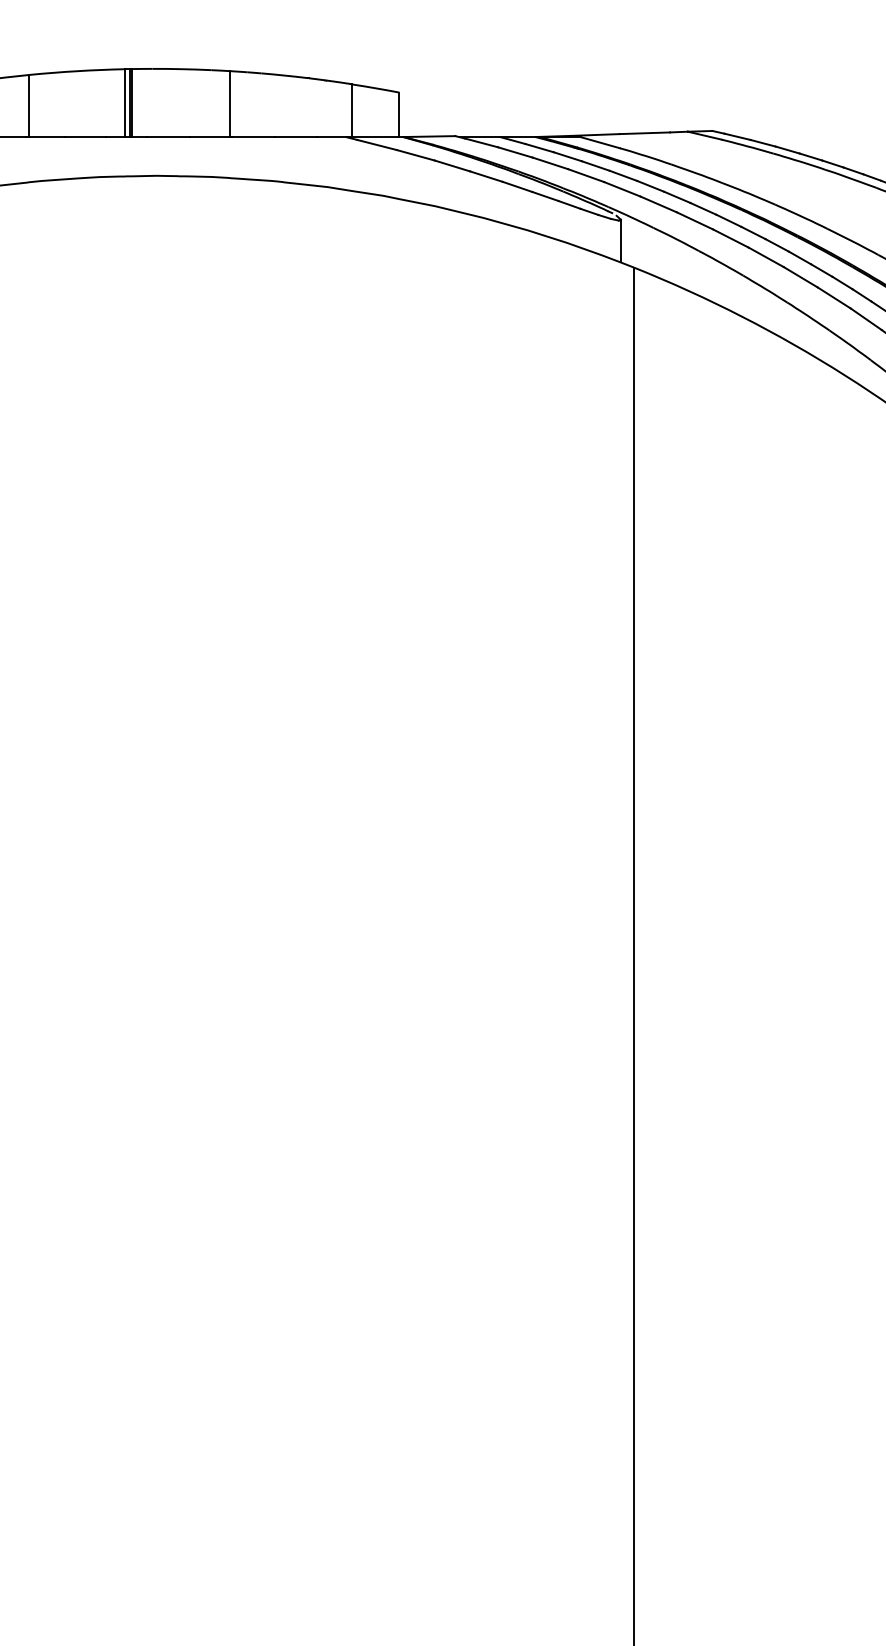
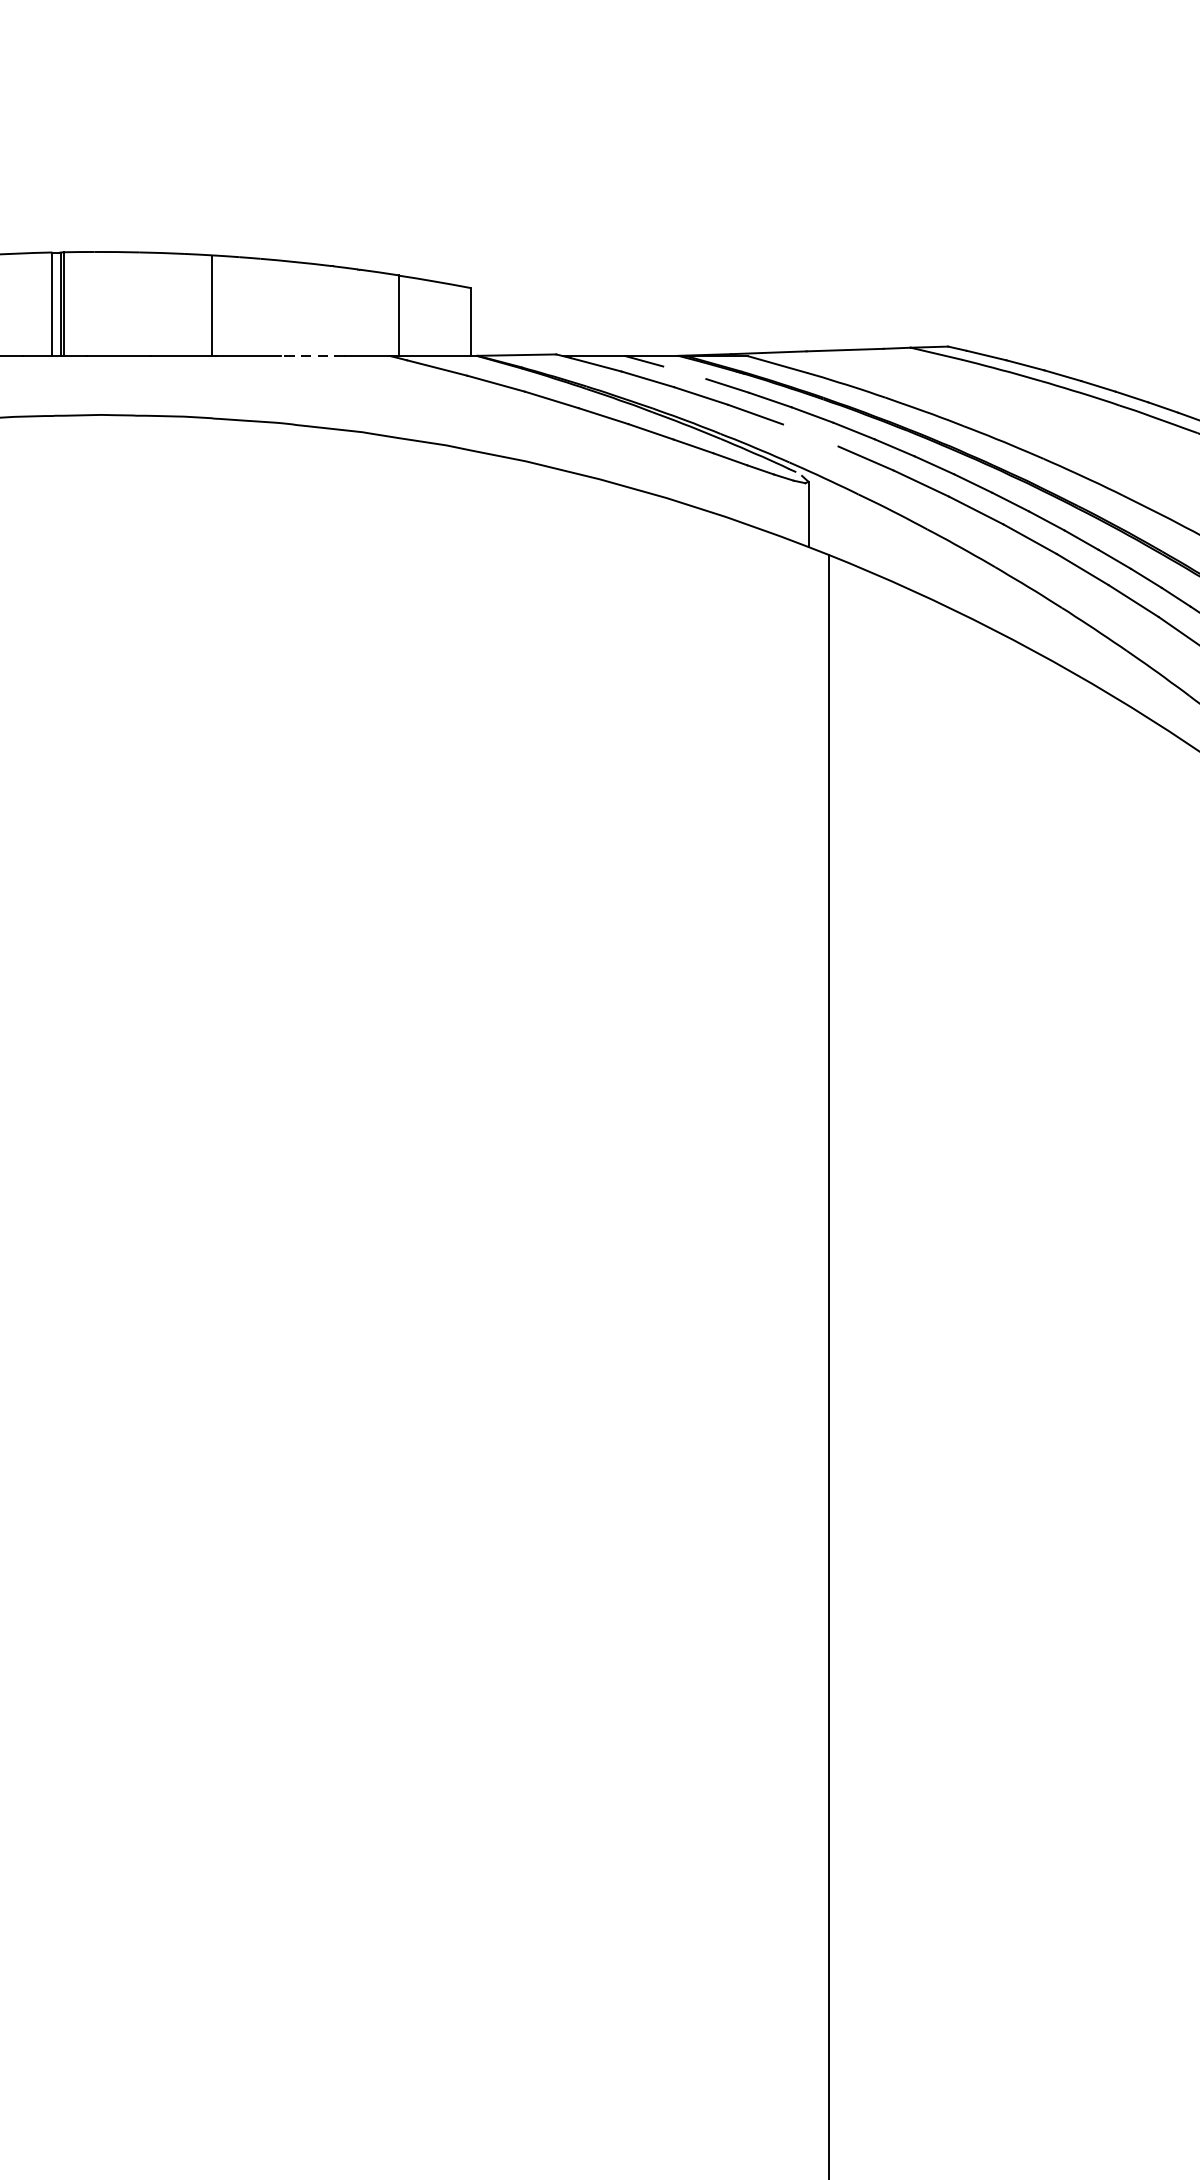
line: (295, 137) -> (312, 356), solid -> dashed
line: (539, 148) -> (684, 373), removed
line: (622, 189) -> (811, 435), removed

